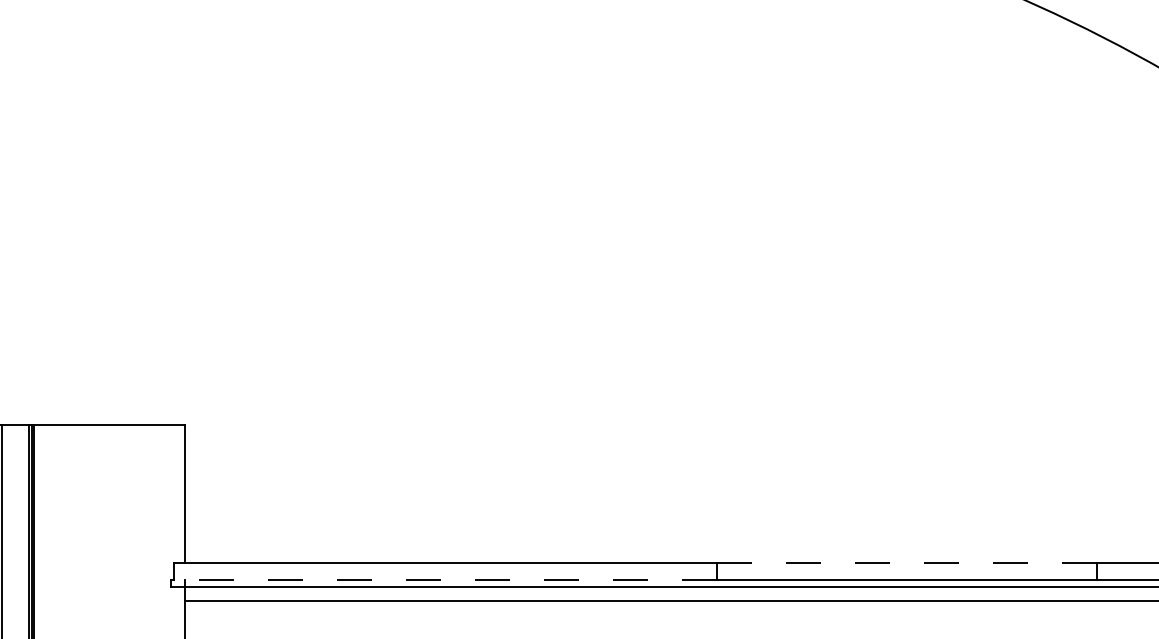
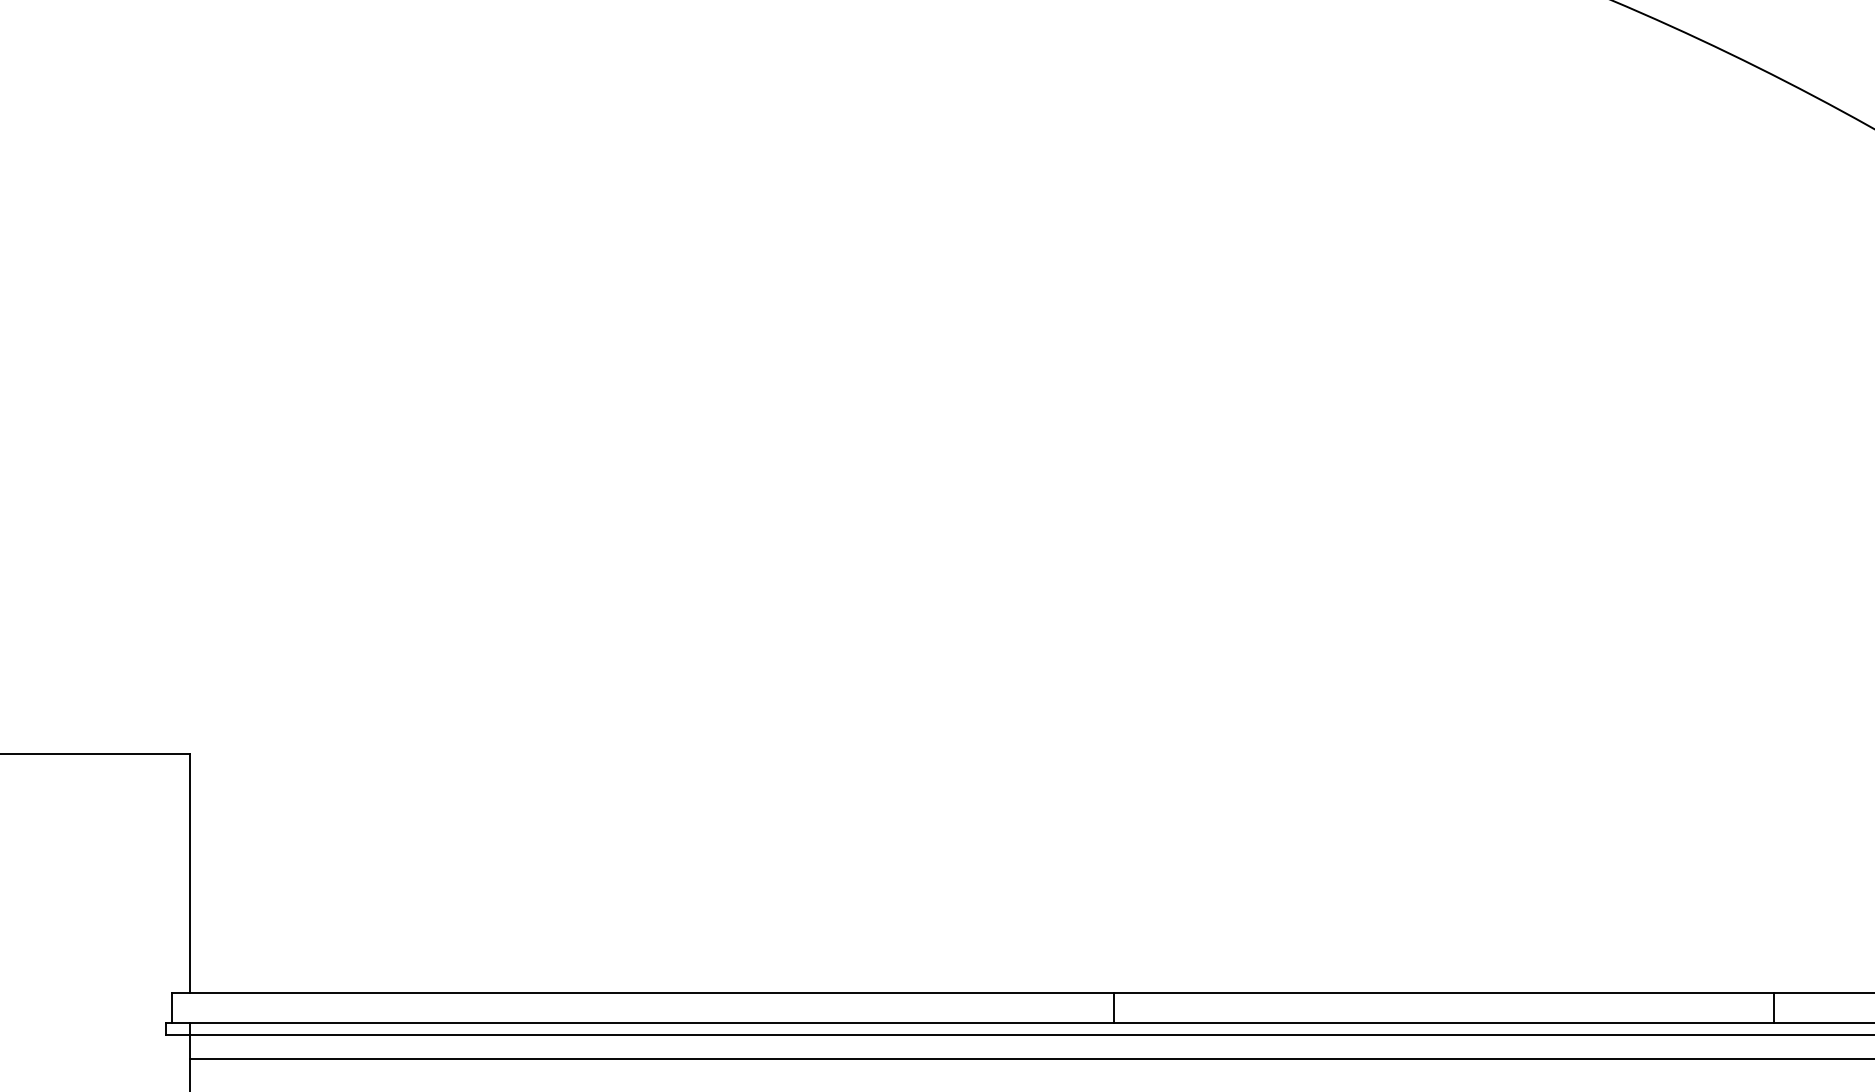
line: (906, 562) -> (1443, 992), dashed -> solid
line: (445, 580) -> (642, 1024), dashed -> solid

